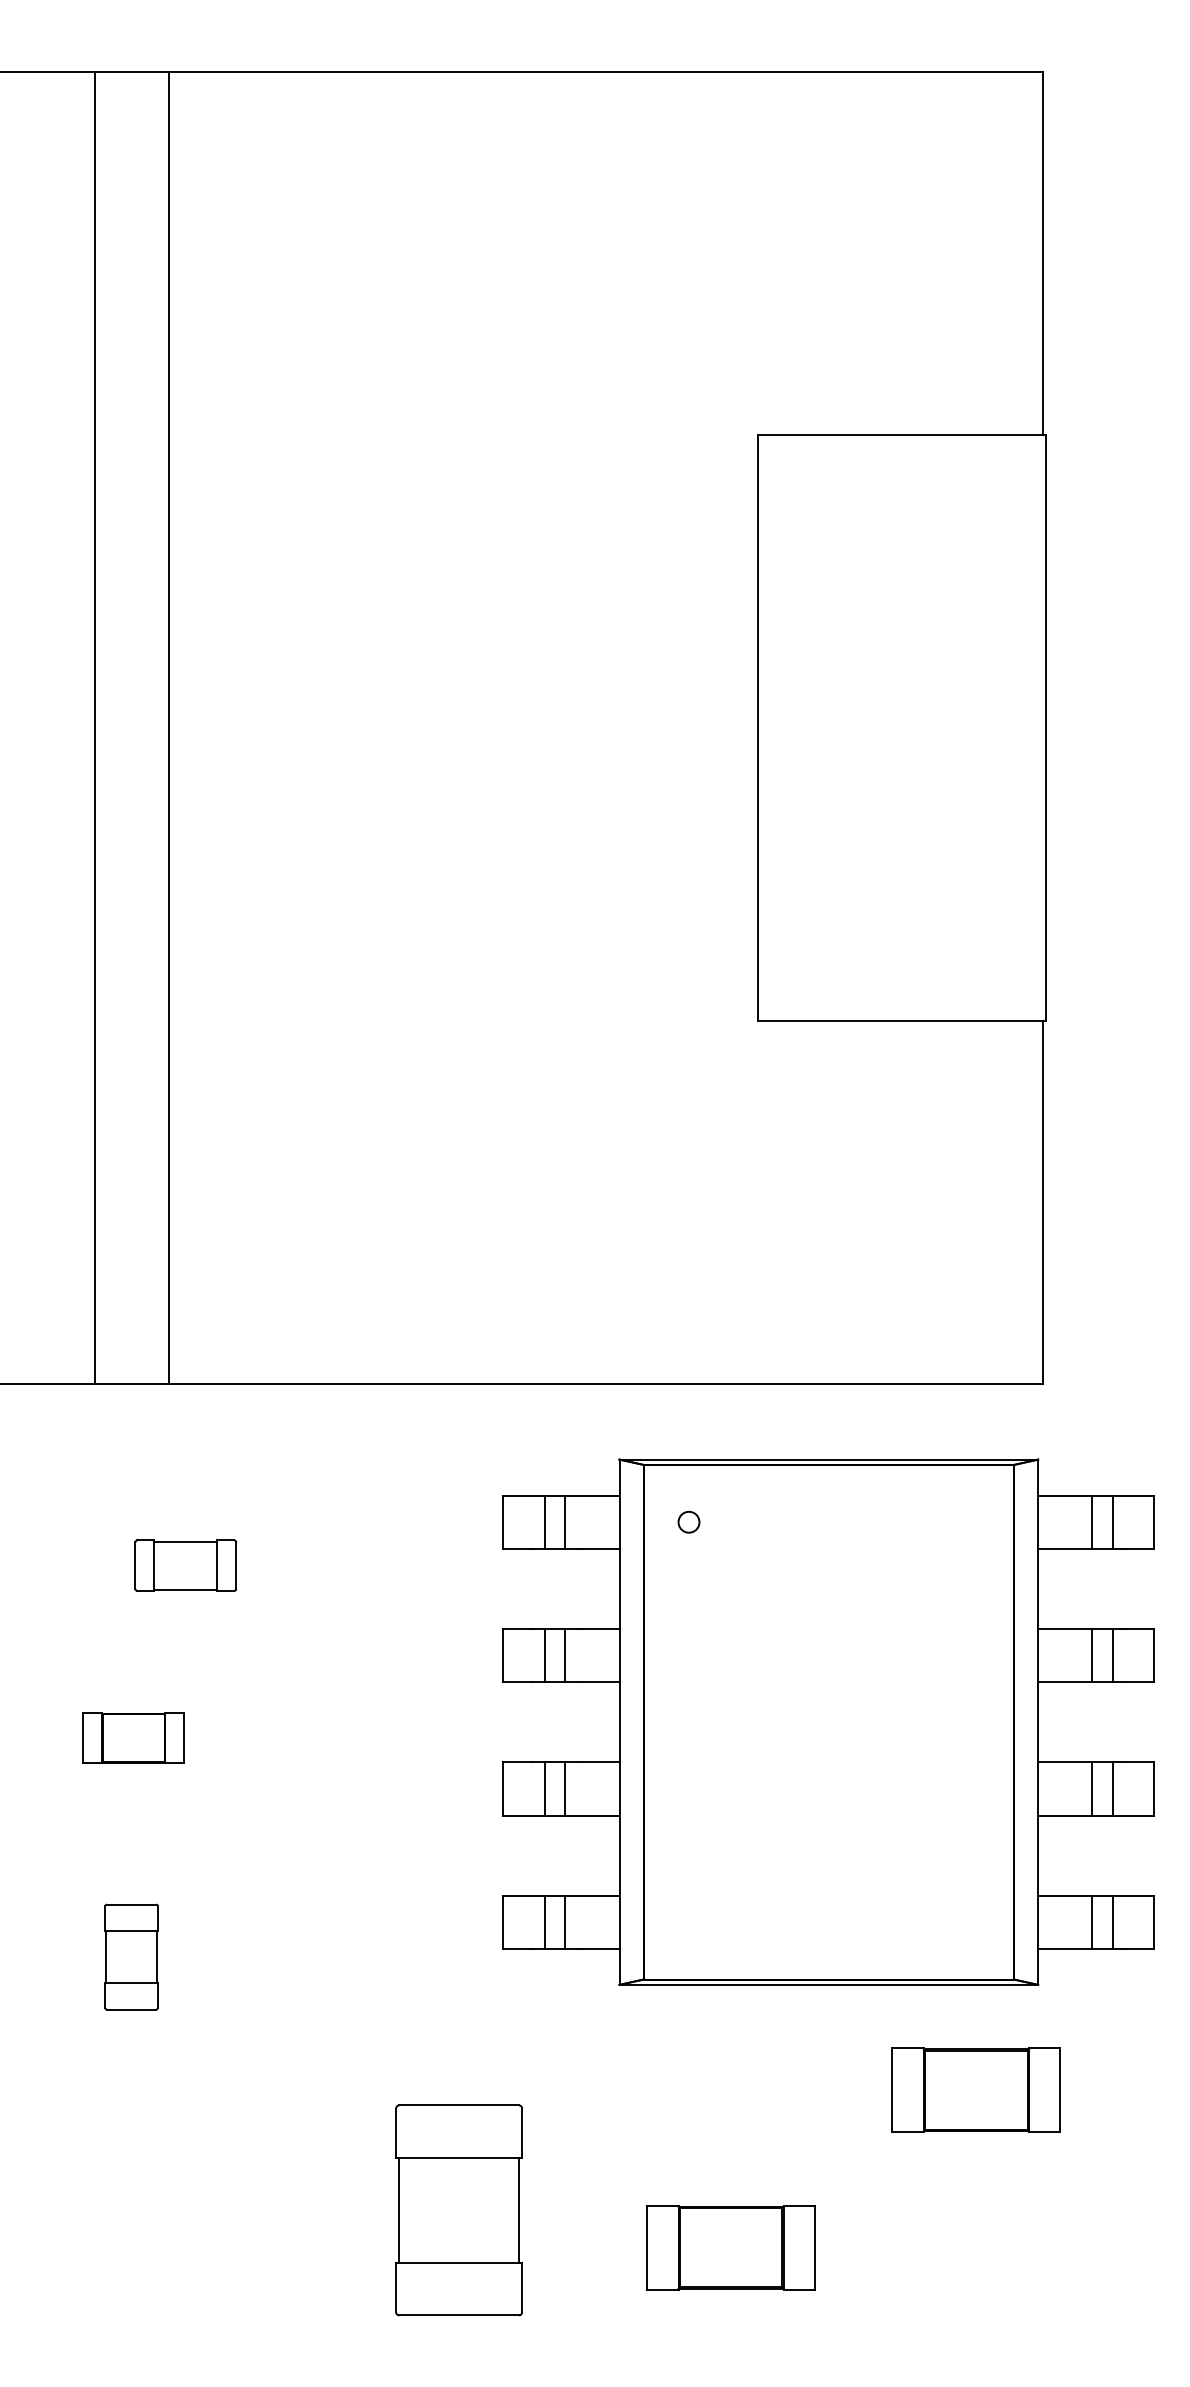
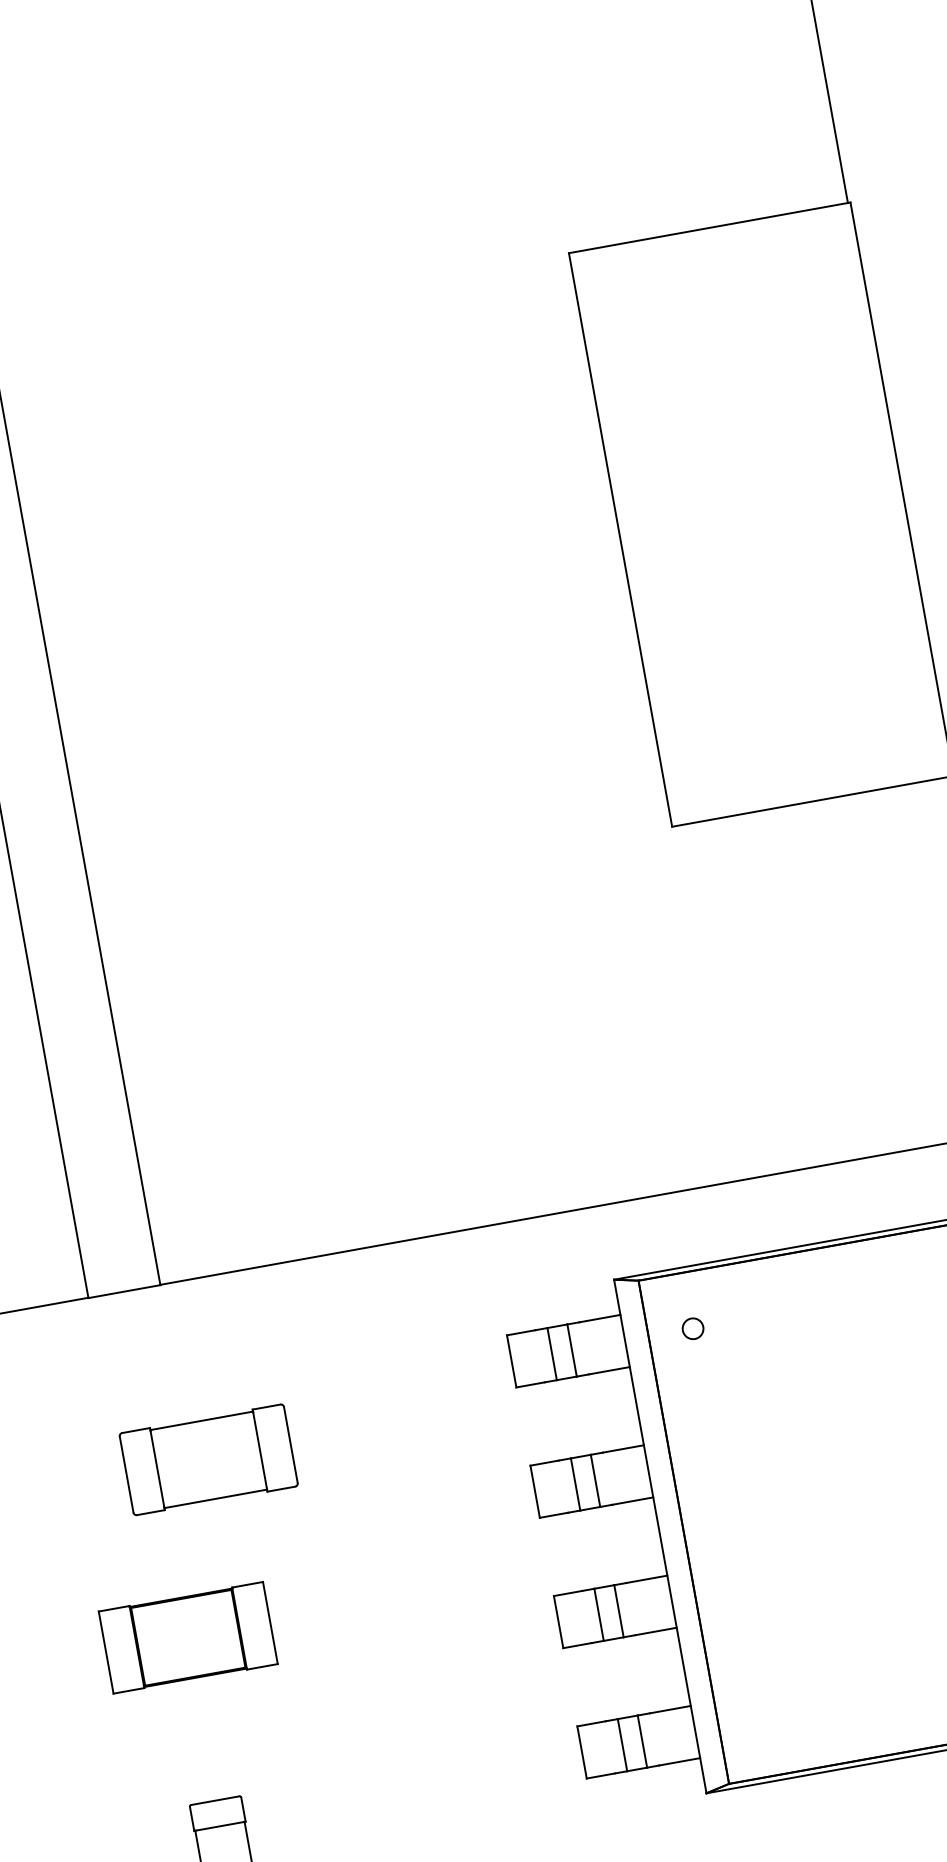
part: (185, 1565) -> (208, 1459), size x1.67
part: (133, 1737) -> (187, 1636), size x1.67

